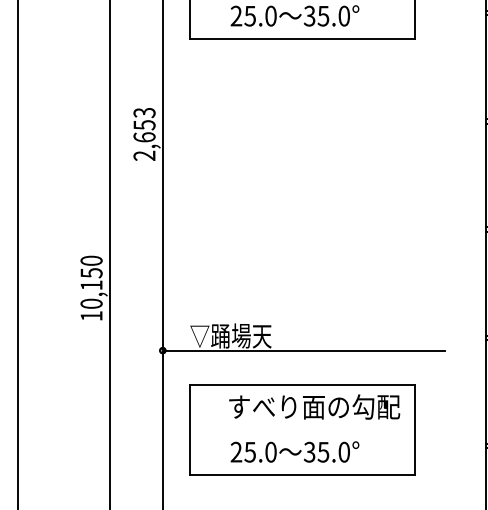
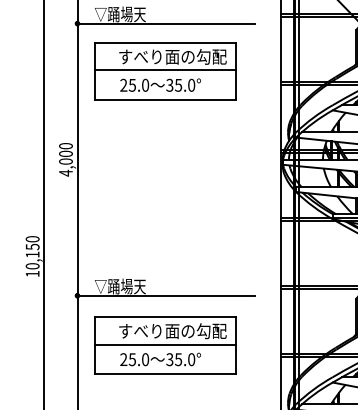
text: (143, 134) -> (65, 159), 2,653 -> 4,000
line: (302, 428) -> (165, 344), added

